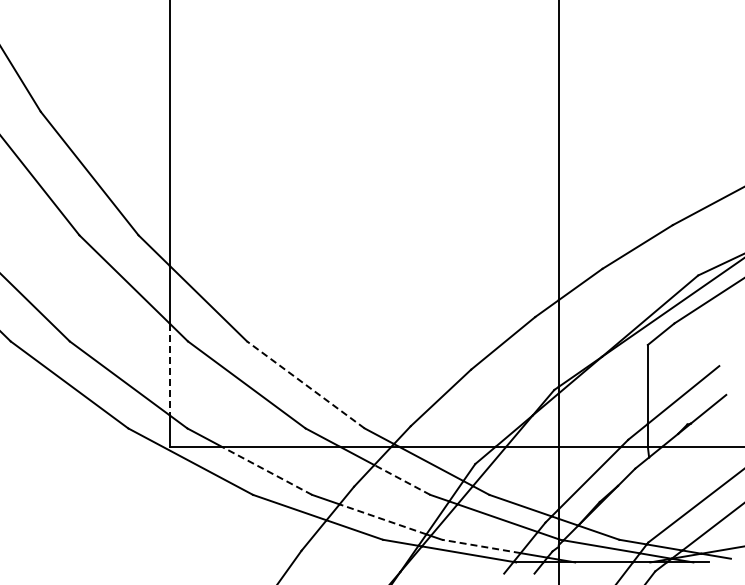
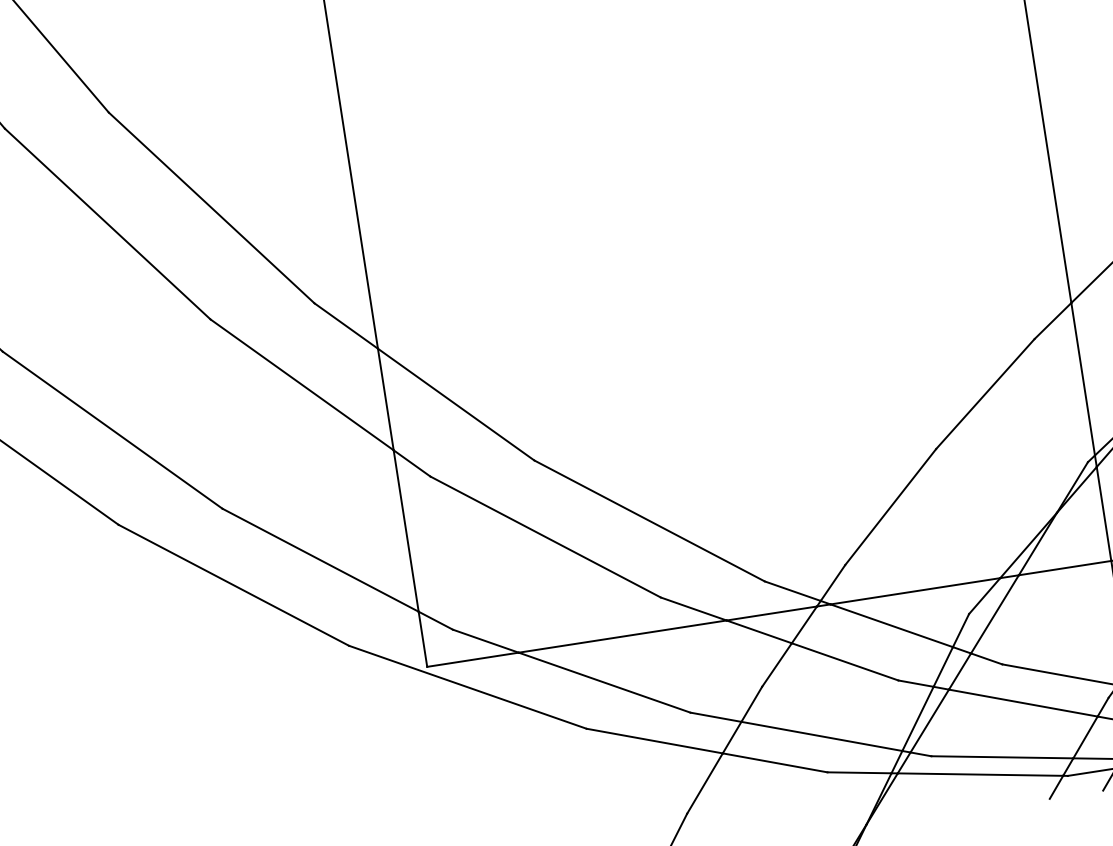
line: (169, 369) -> (405, 530), dashed -> solid
line: (305, 384) -> (648, 520), dashed -> solid
line: (266, 470) -> (603, 682), dashed -> solid
line: (402, 479) -> (845, 660), dashed -> solid
line: (383, 519) -> (822, 736), dashed -> solid
line: (481, 546) -> (1002, 757), dashed -> solid

